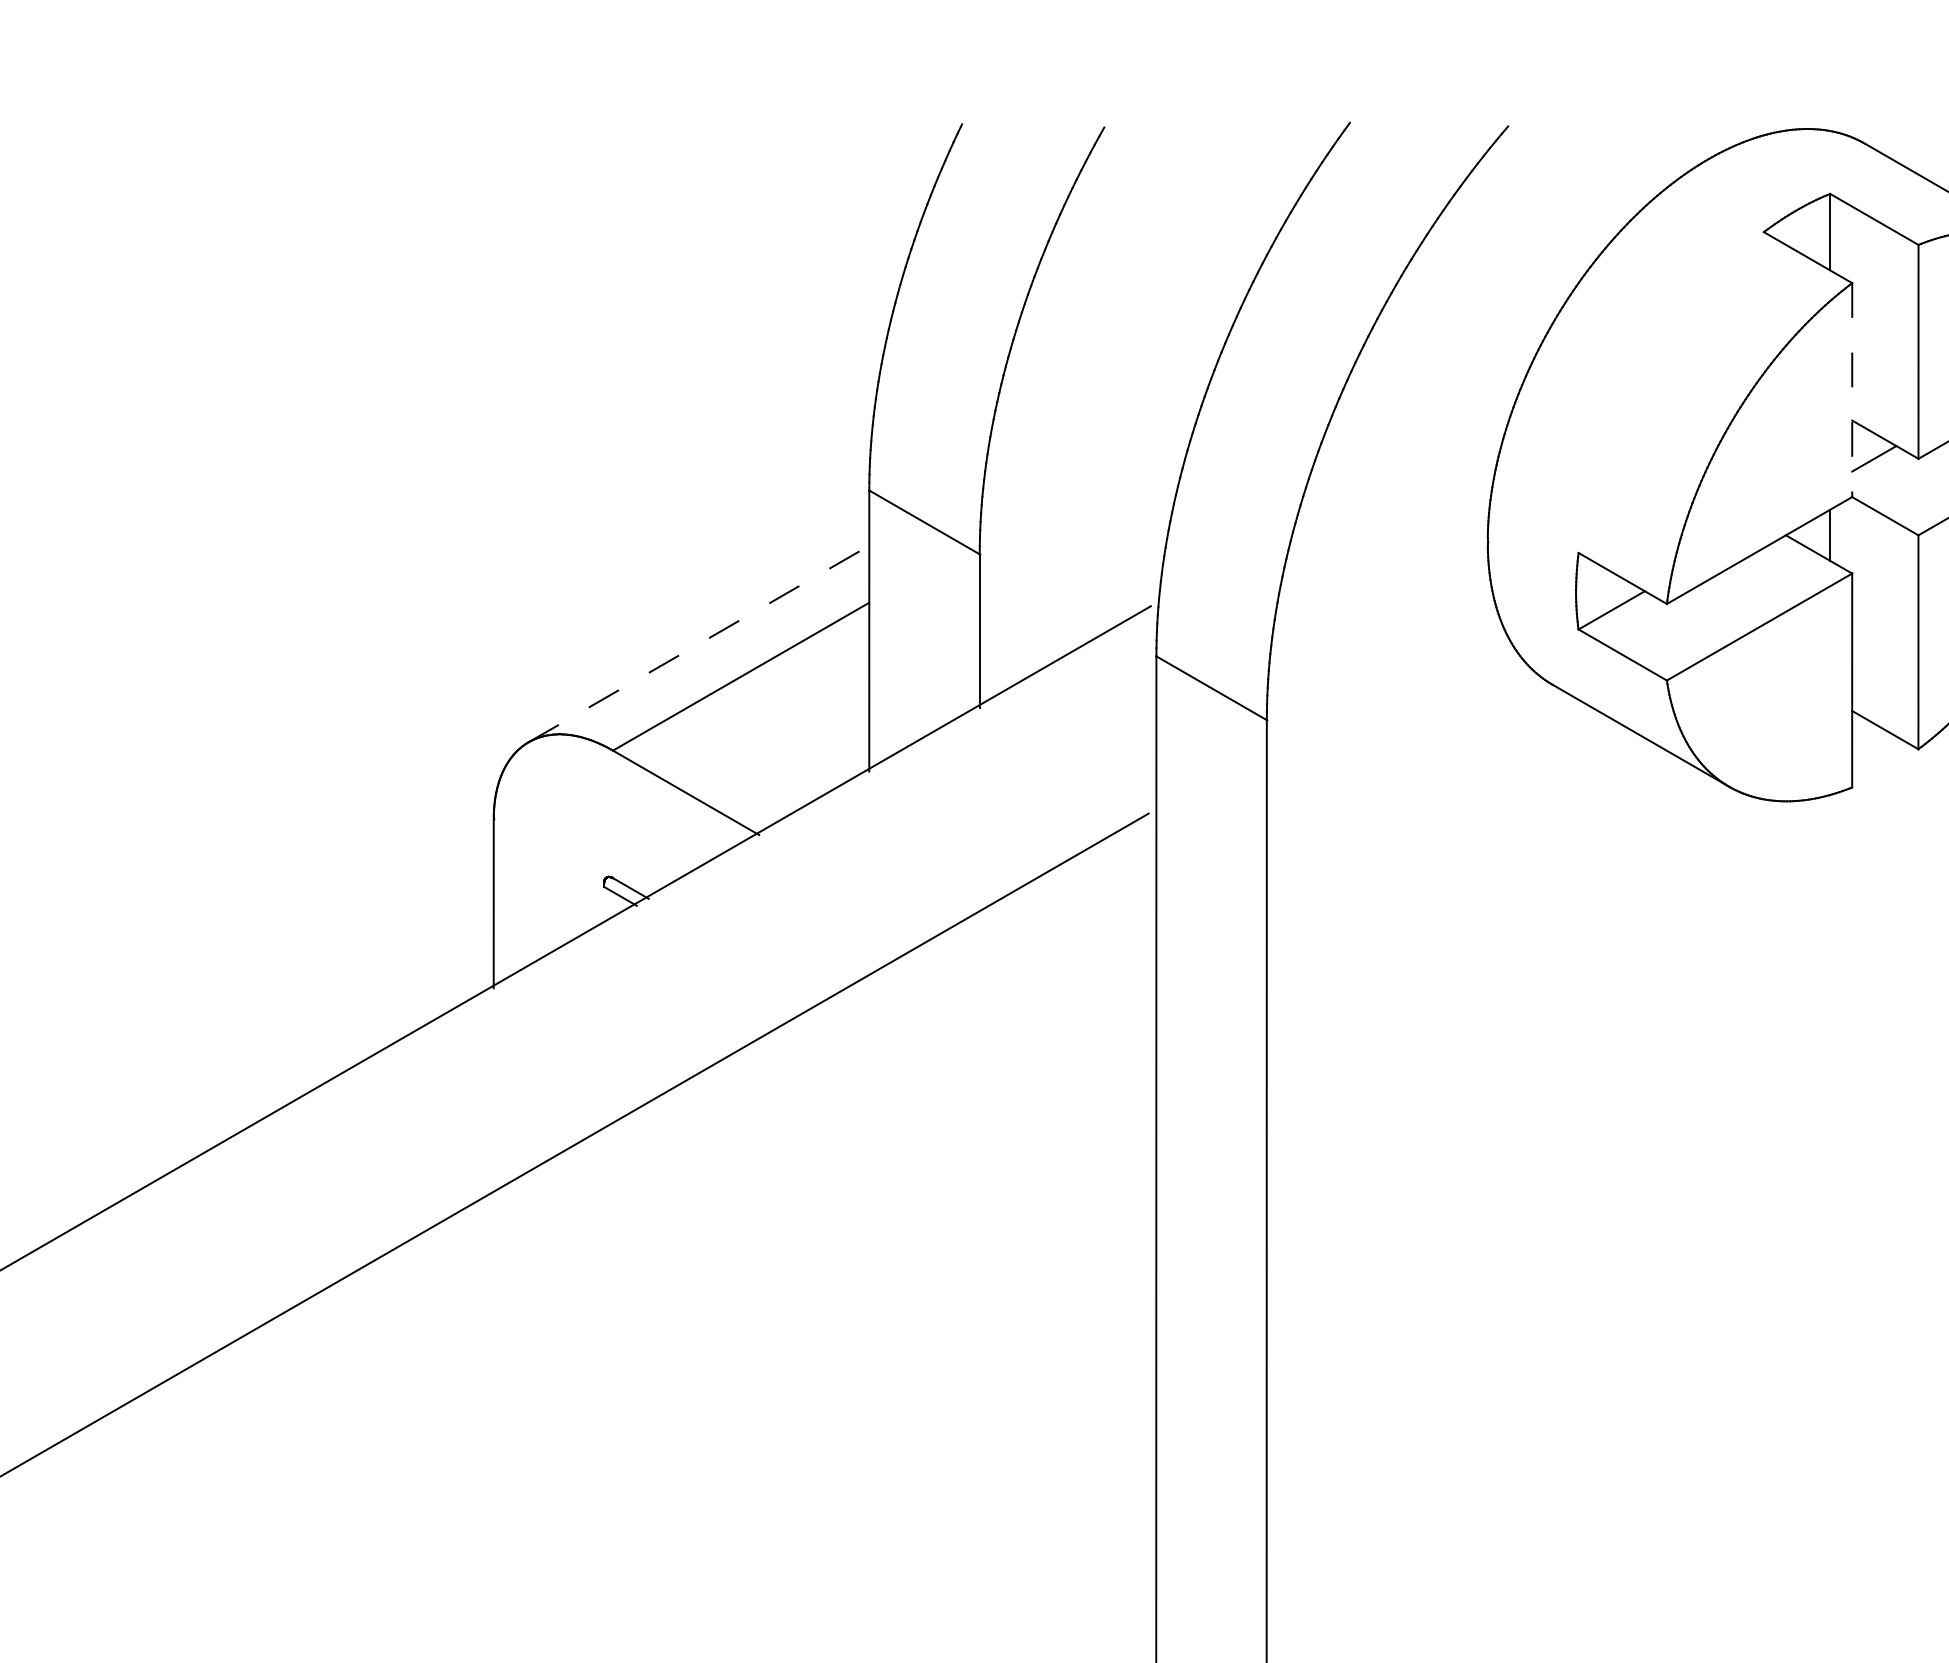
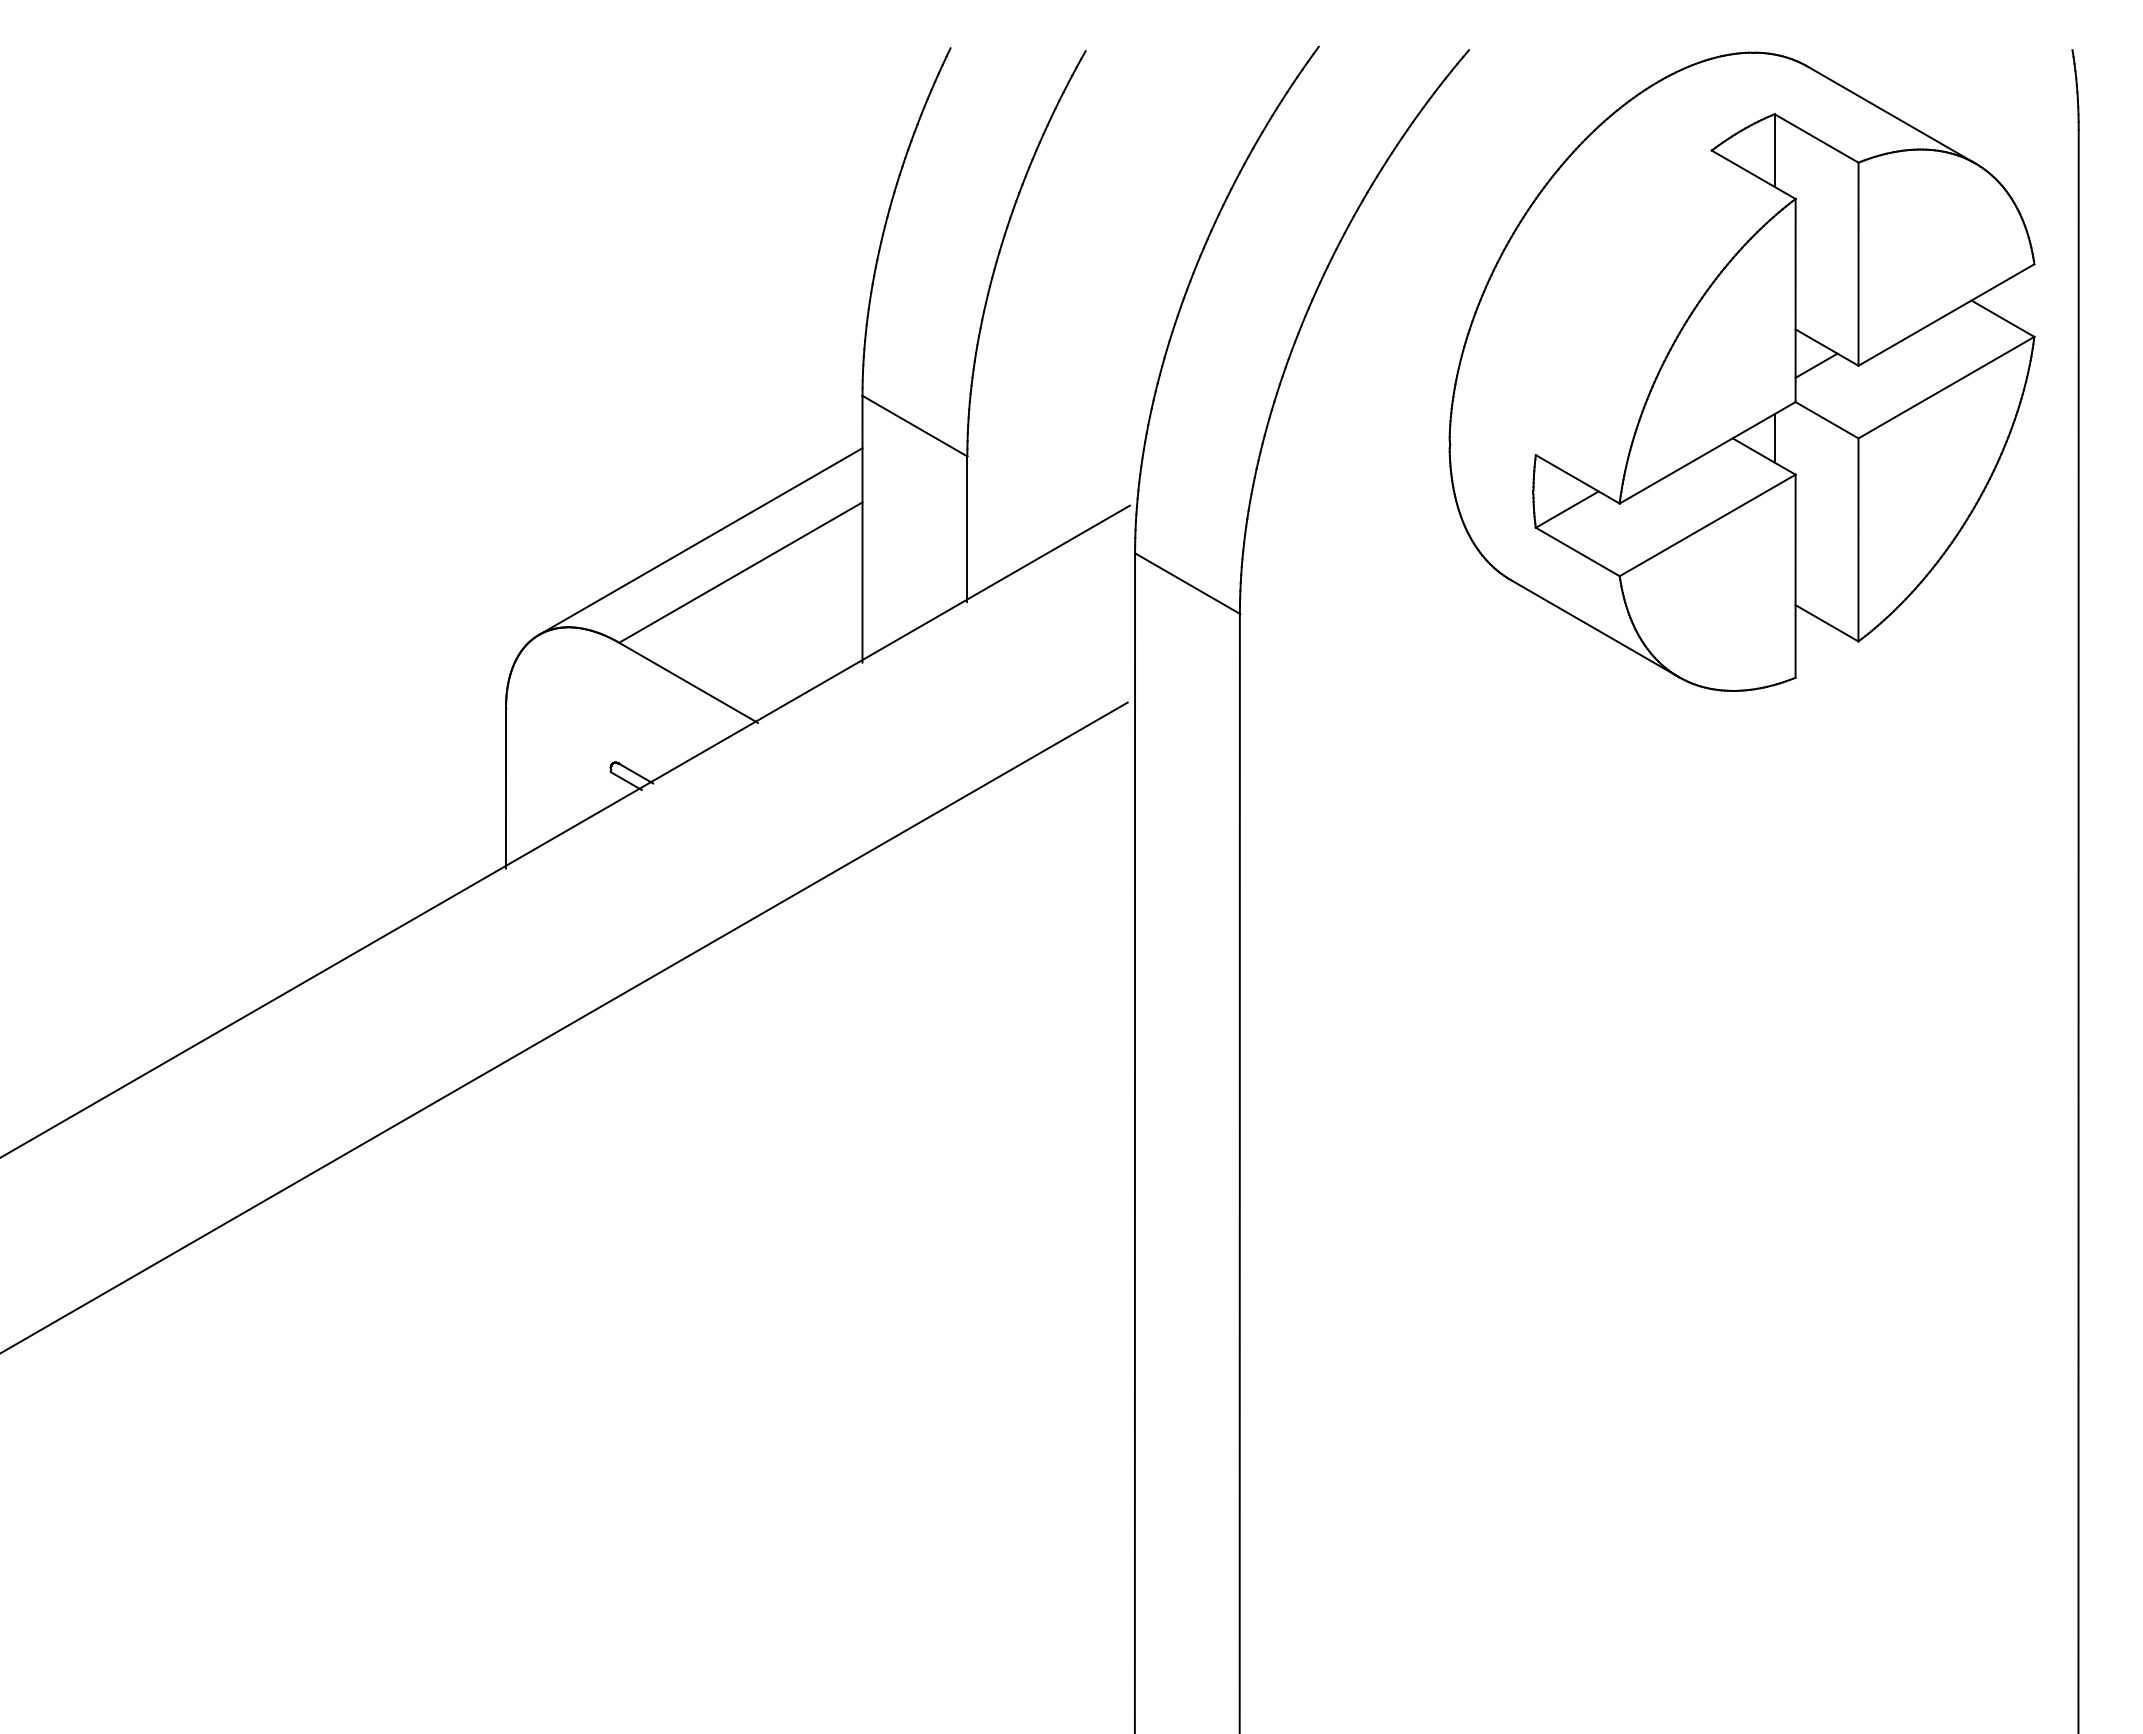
line: (1852, 390) -> (1795, 300), dashed -> solid
line: (698, 643) -> (700, 541), dashed -> solid

